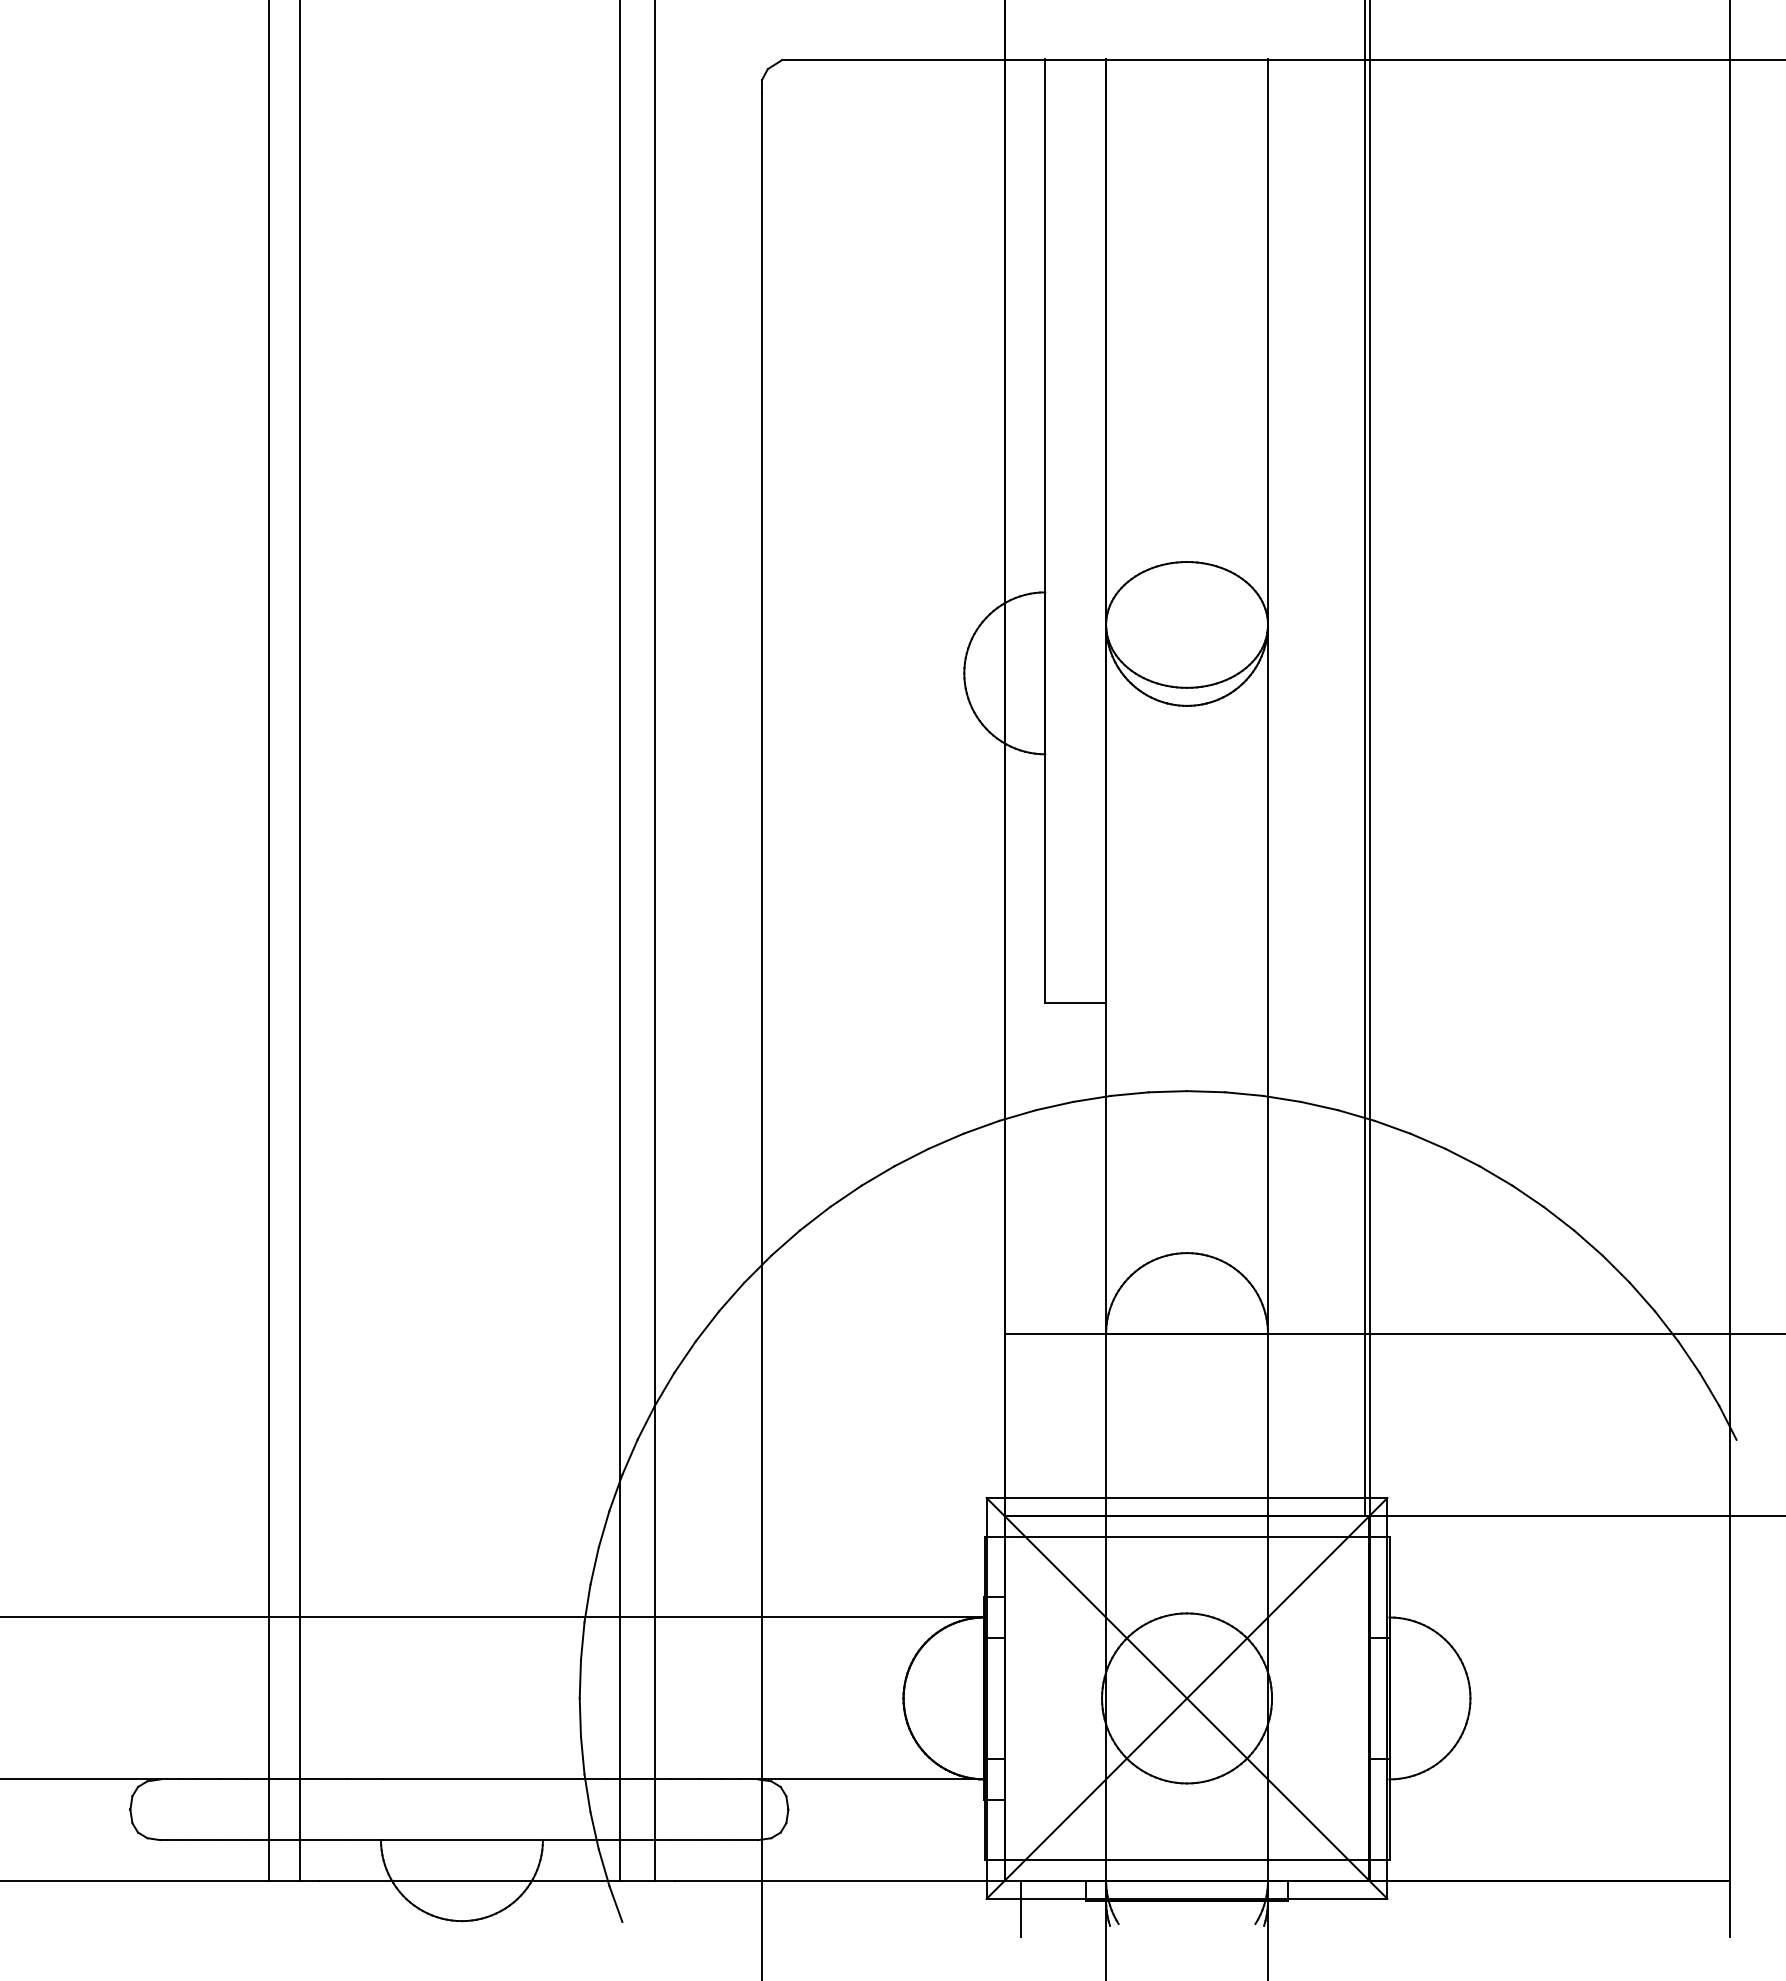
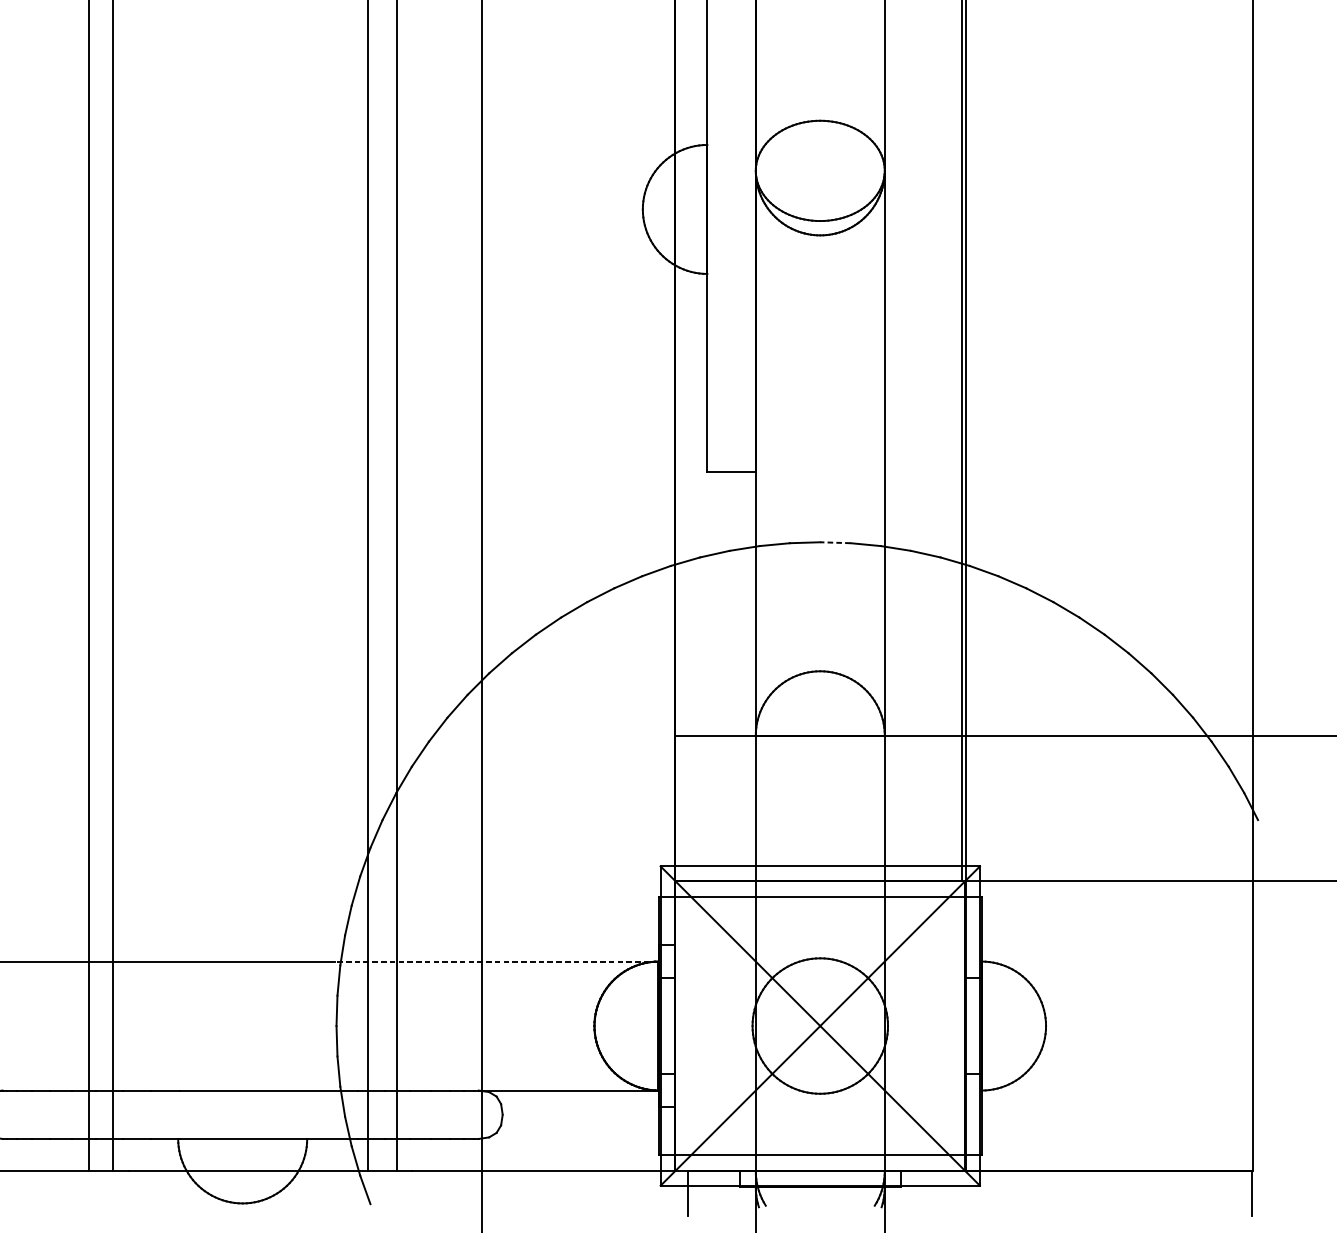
line: (1205, 1091) -> (834, 542), solid -> dashed
line: (780, 1617) -> (496, 961), solid -> dashed

